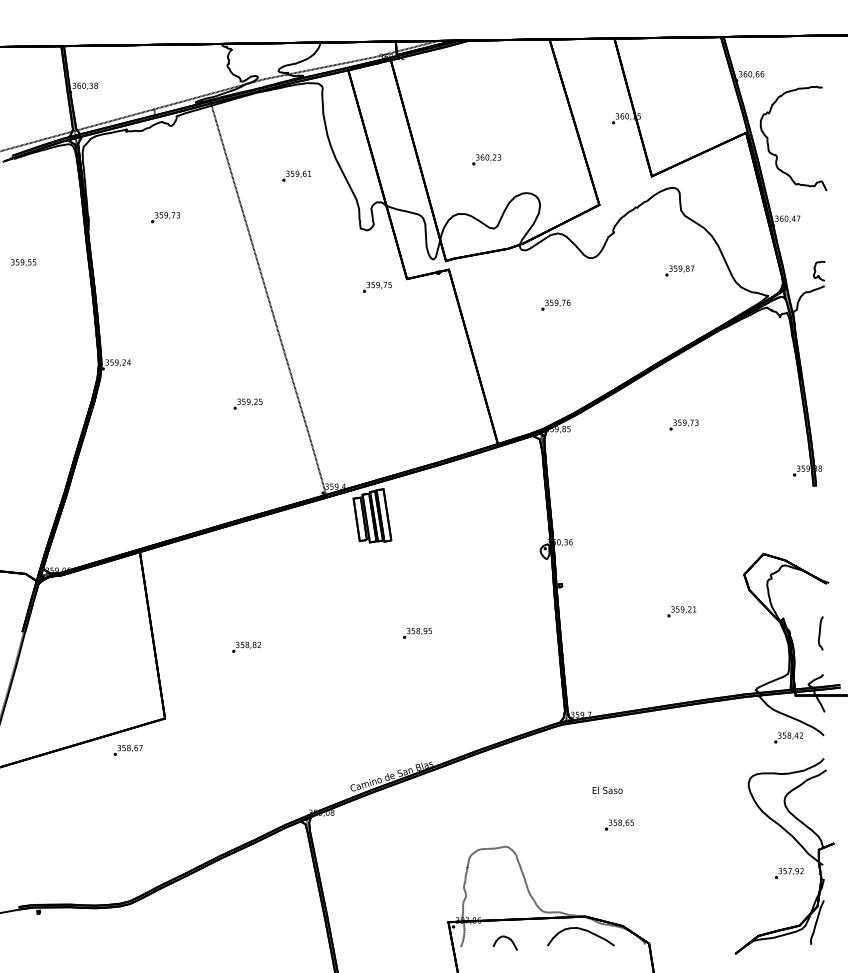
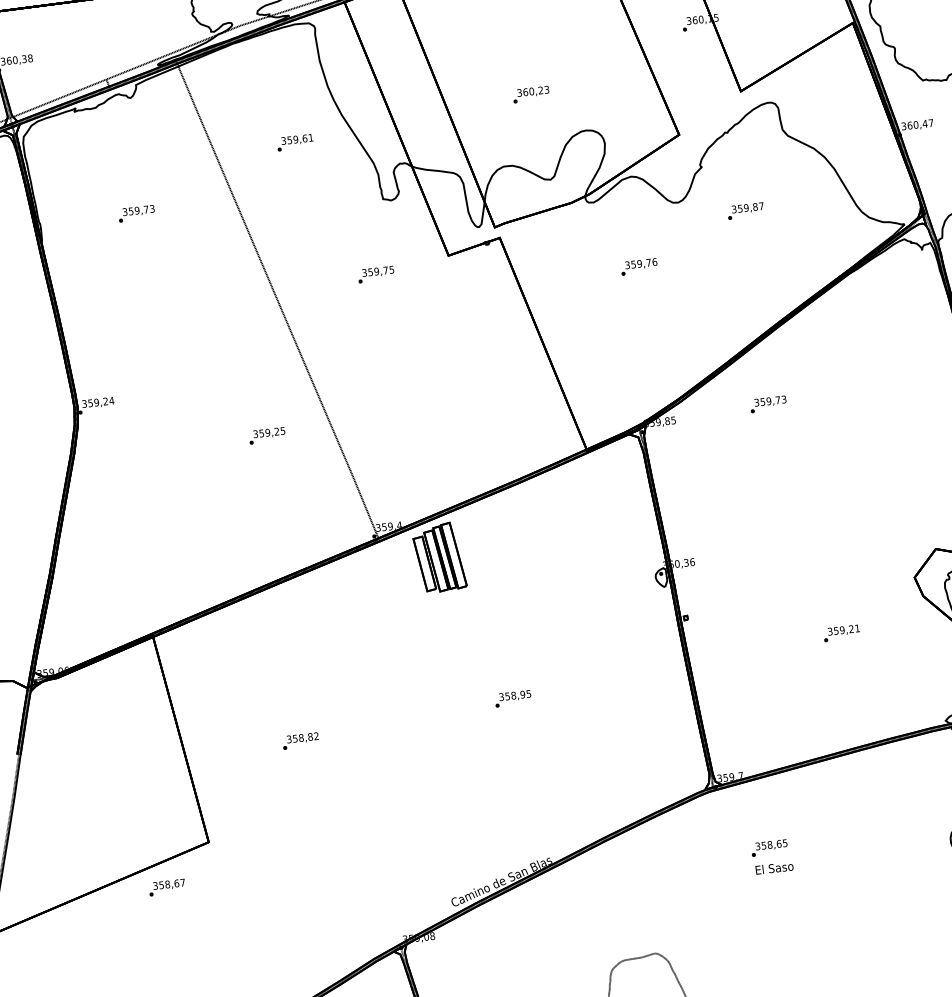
text: (679, 270) -> (745, 210), moved
text: (376, 286) -> (374, 273), moved
text: (683, 424) -> (767, 403), moved
text: (619, 824) -> (769, 847), moved

